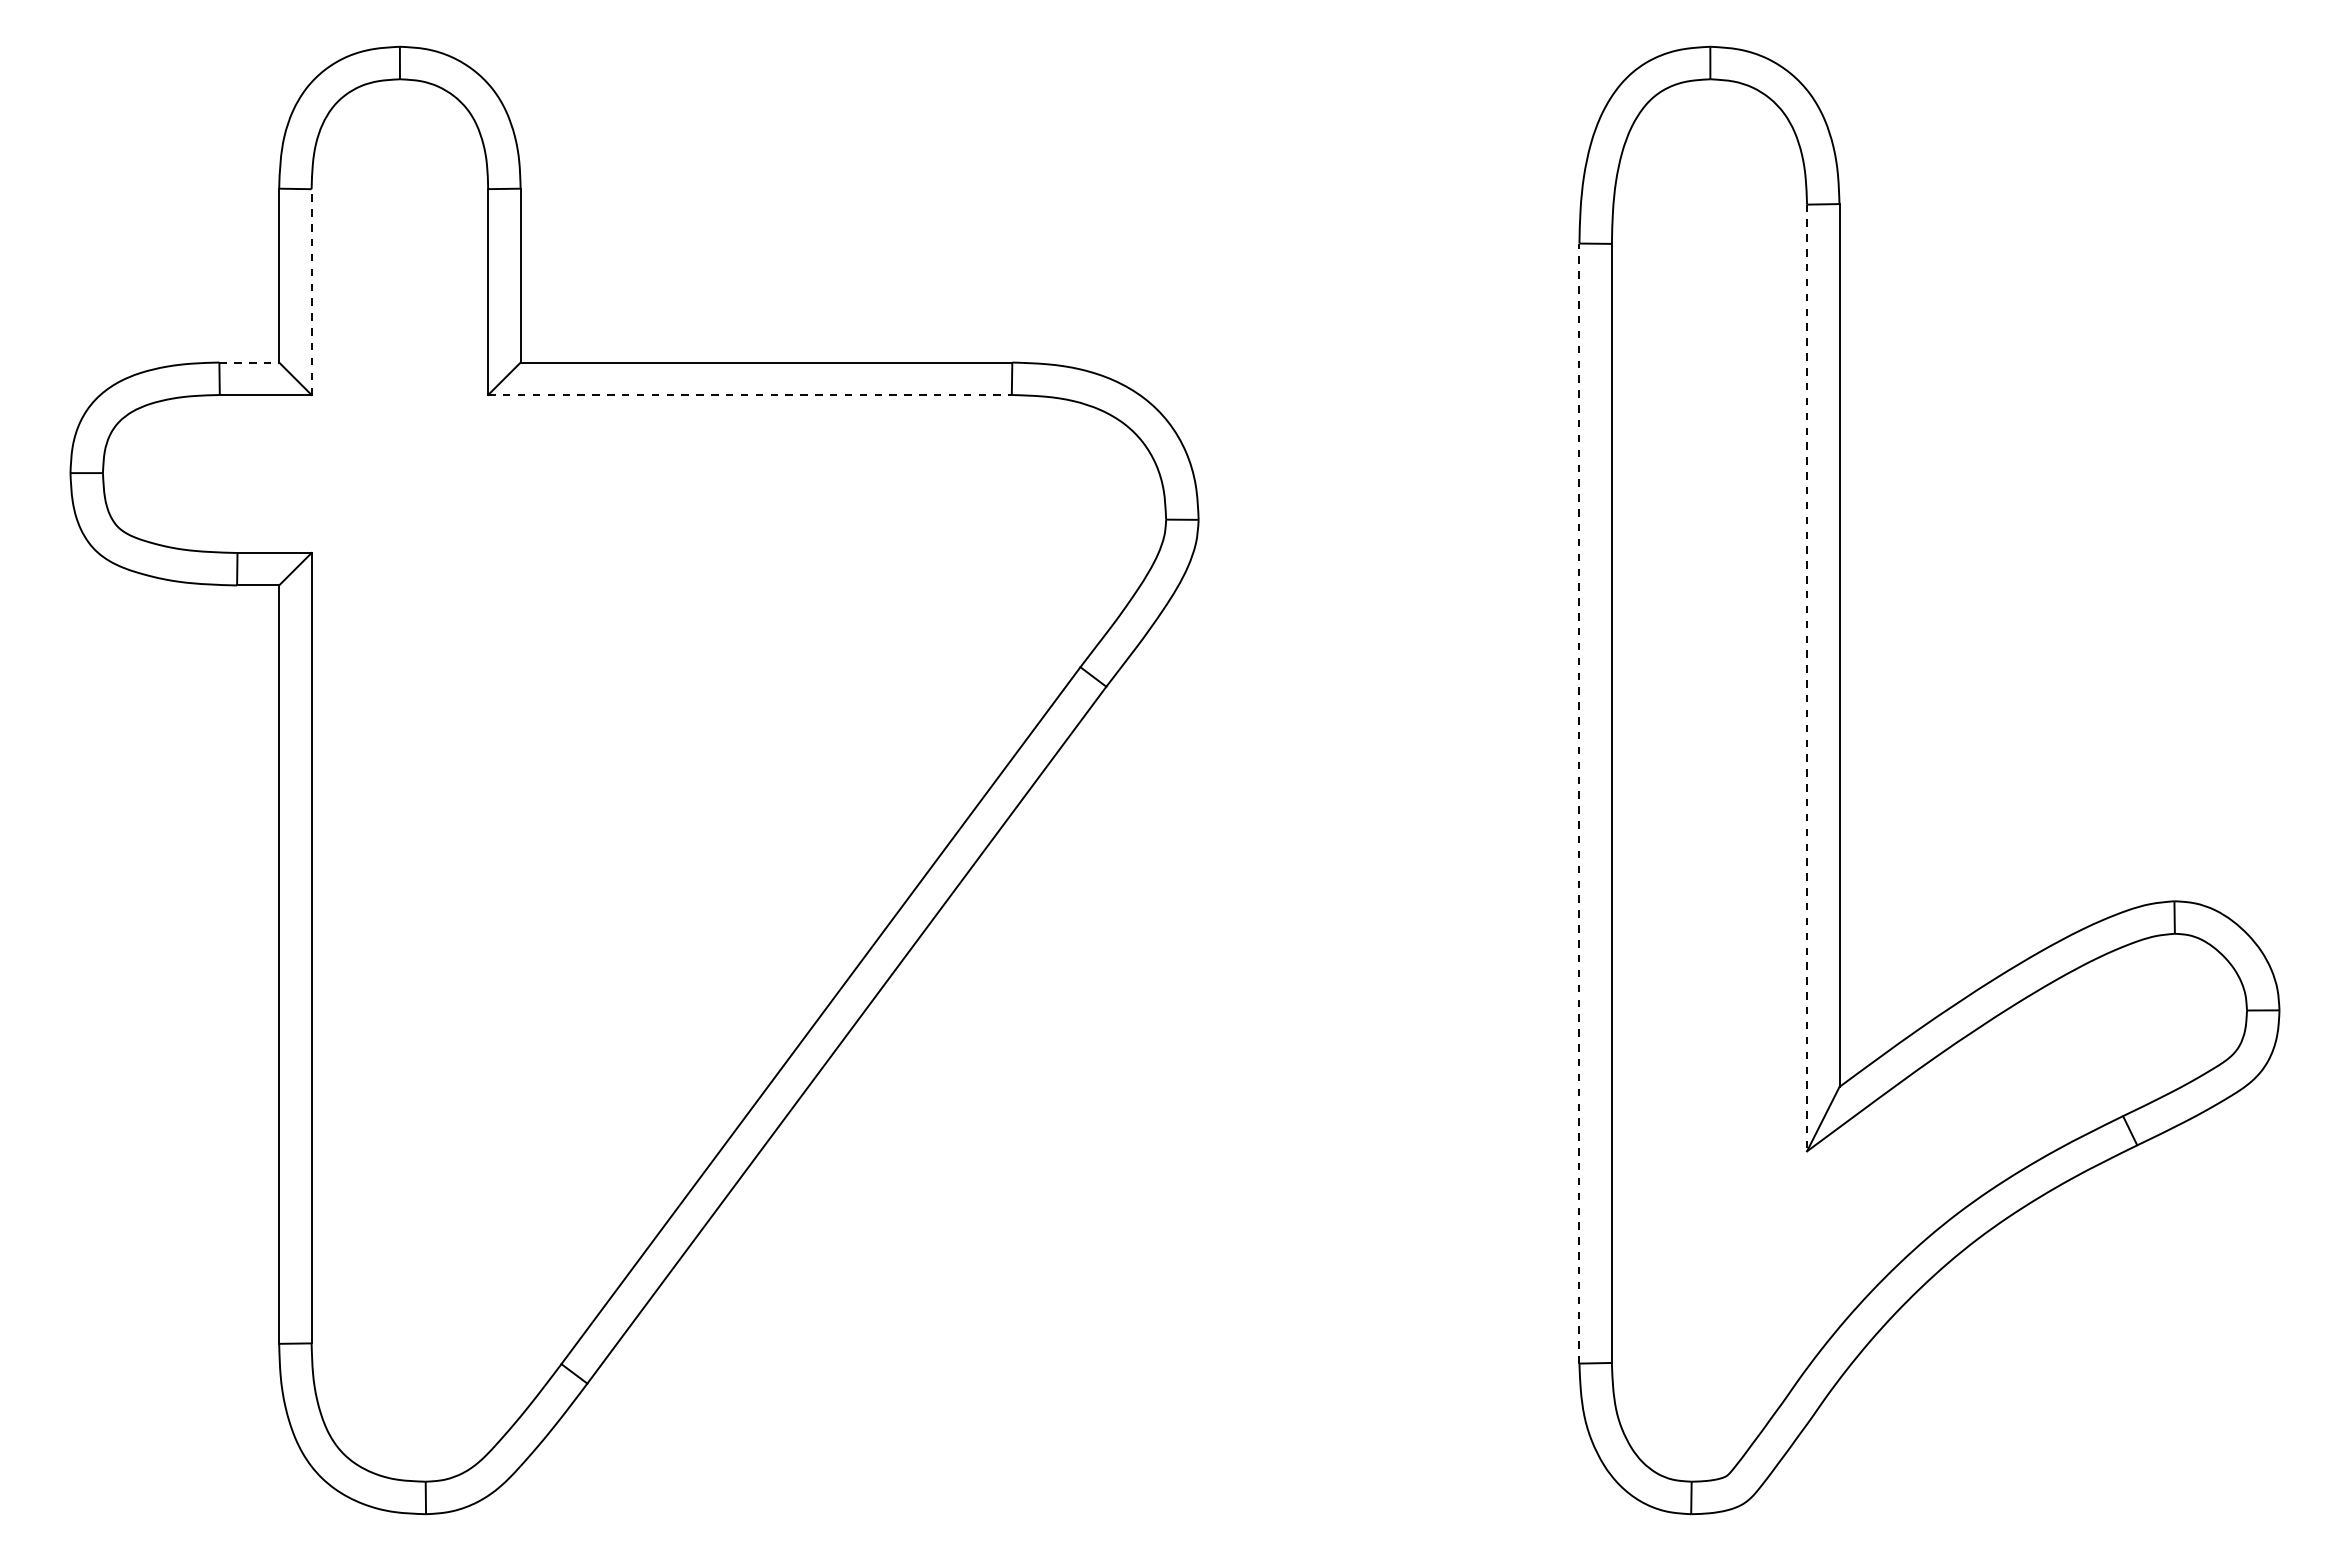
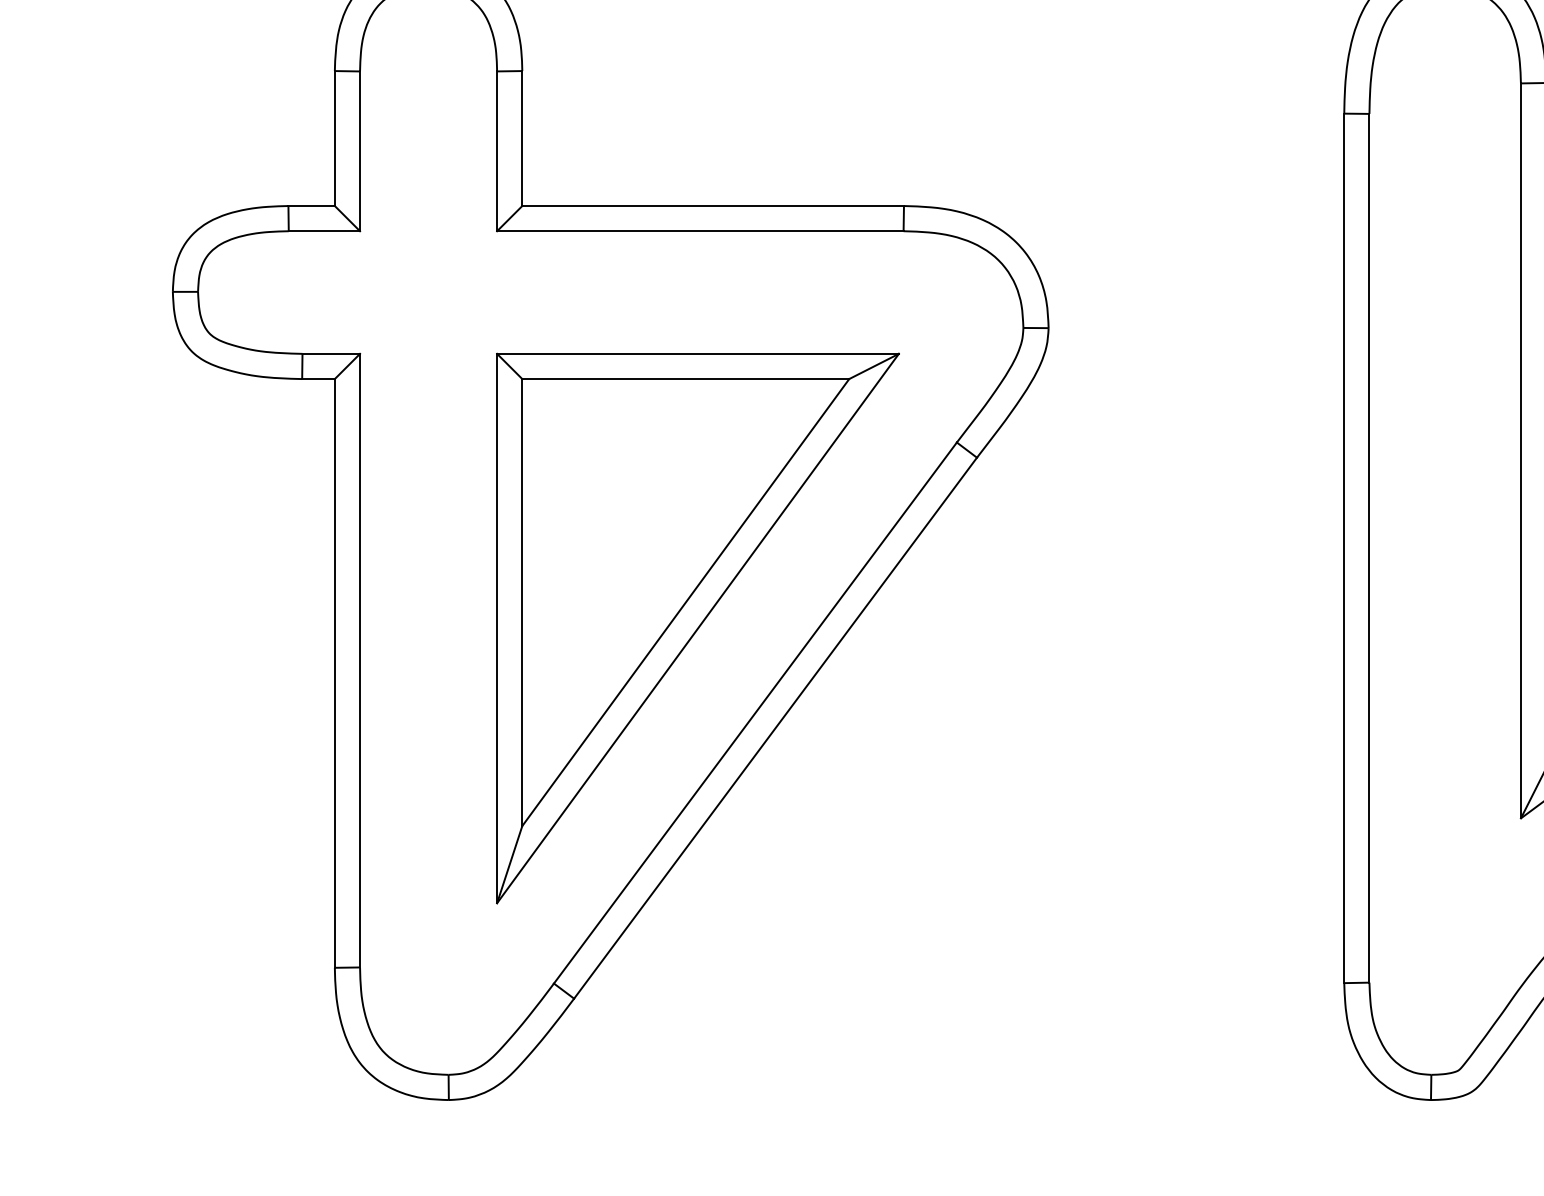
line: (311, 292) -> (359, 151), dashed -> solid
line: (249, 362) -> (311, 205), dashed -> solid
line: (750, 395) -> (700, 231), dashed -> solid
line: (1807, 678) -> (1521, 451), dashed -> solid
line: (1579, 803) -> (1344, 548), dashed -> solid
part: (746, 906) -> (697, 628), added

